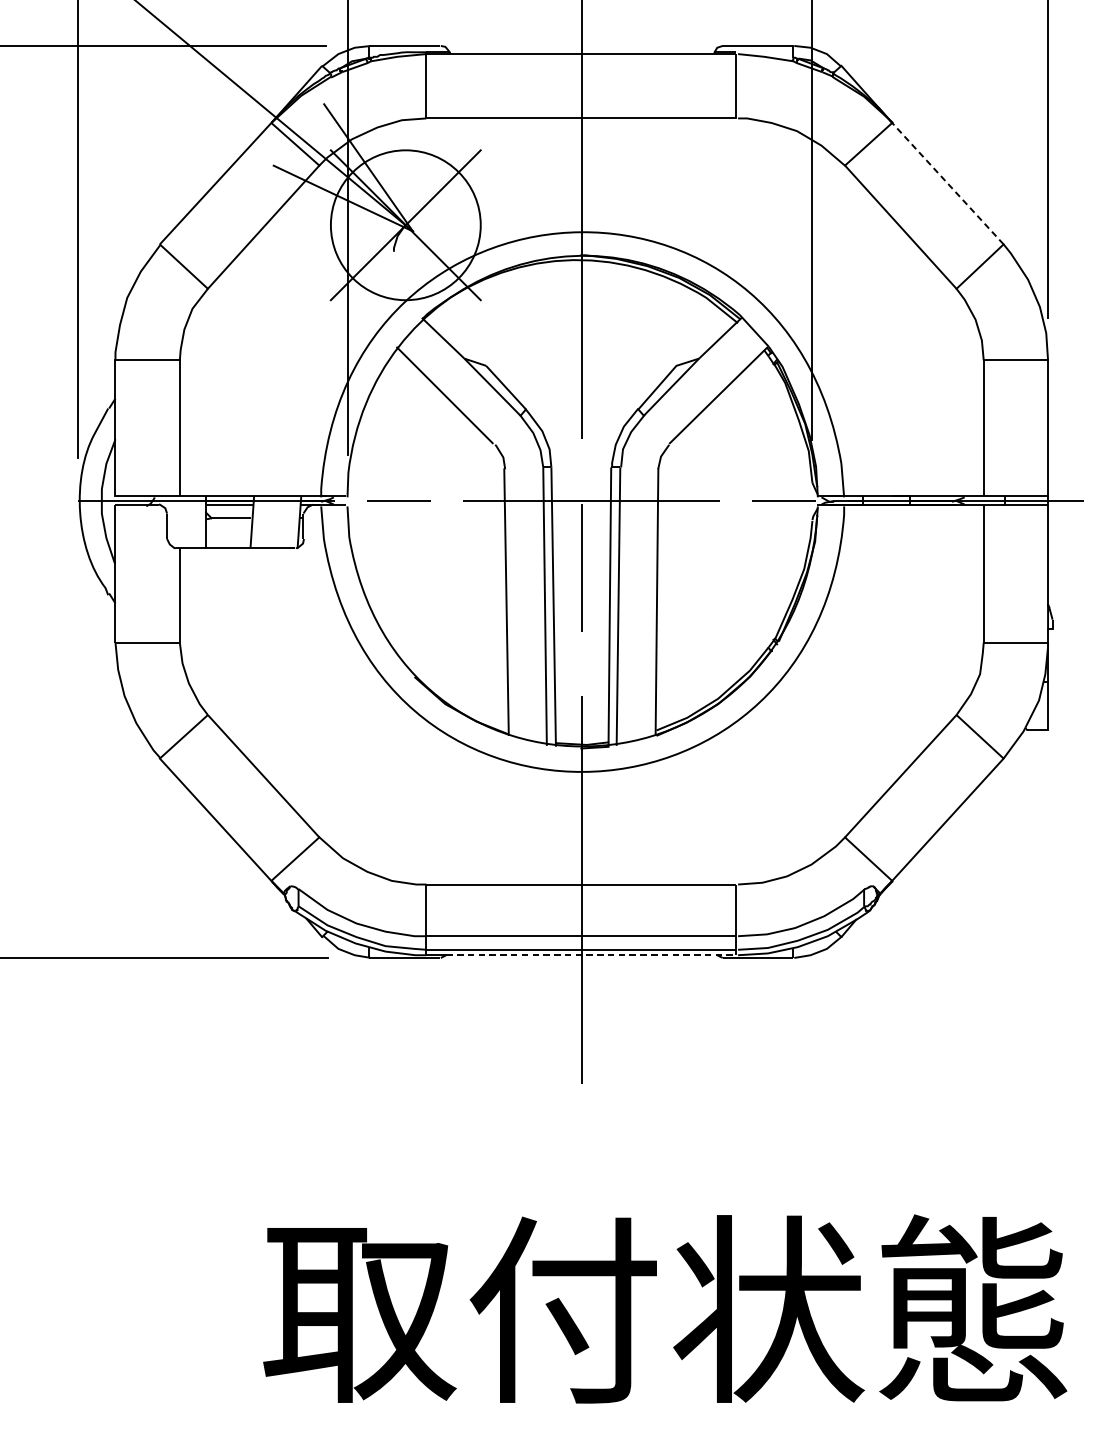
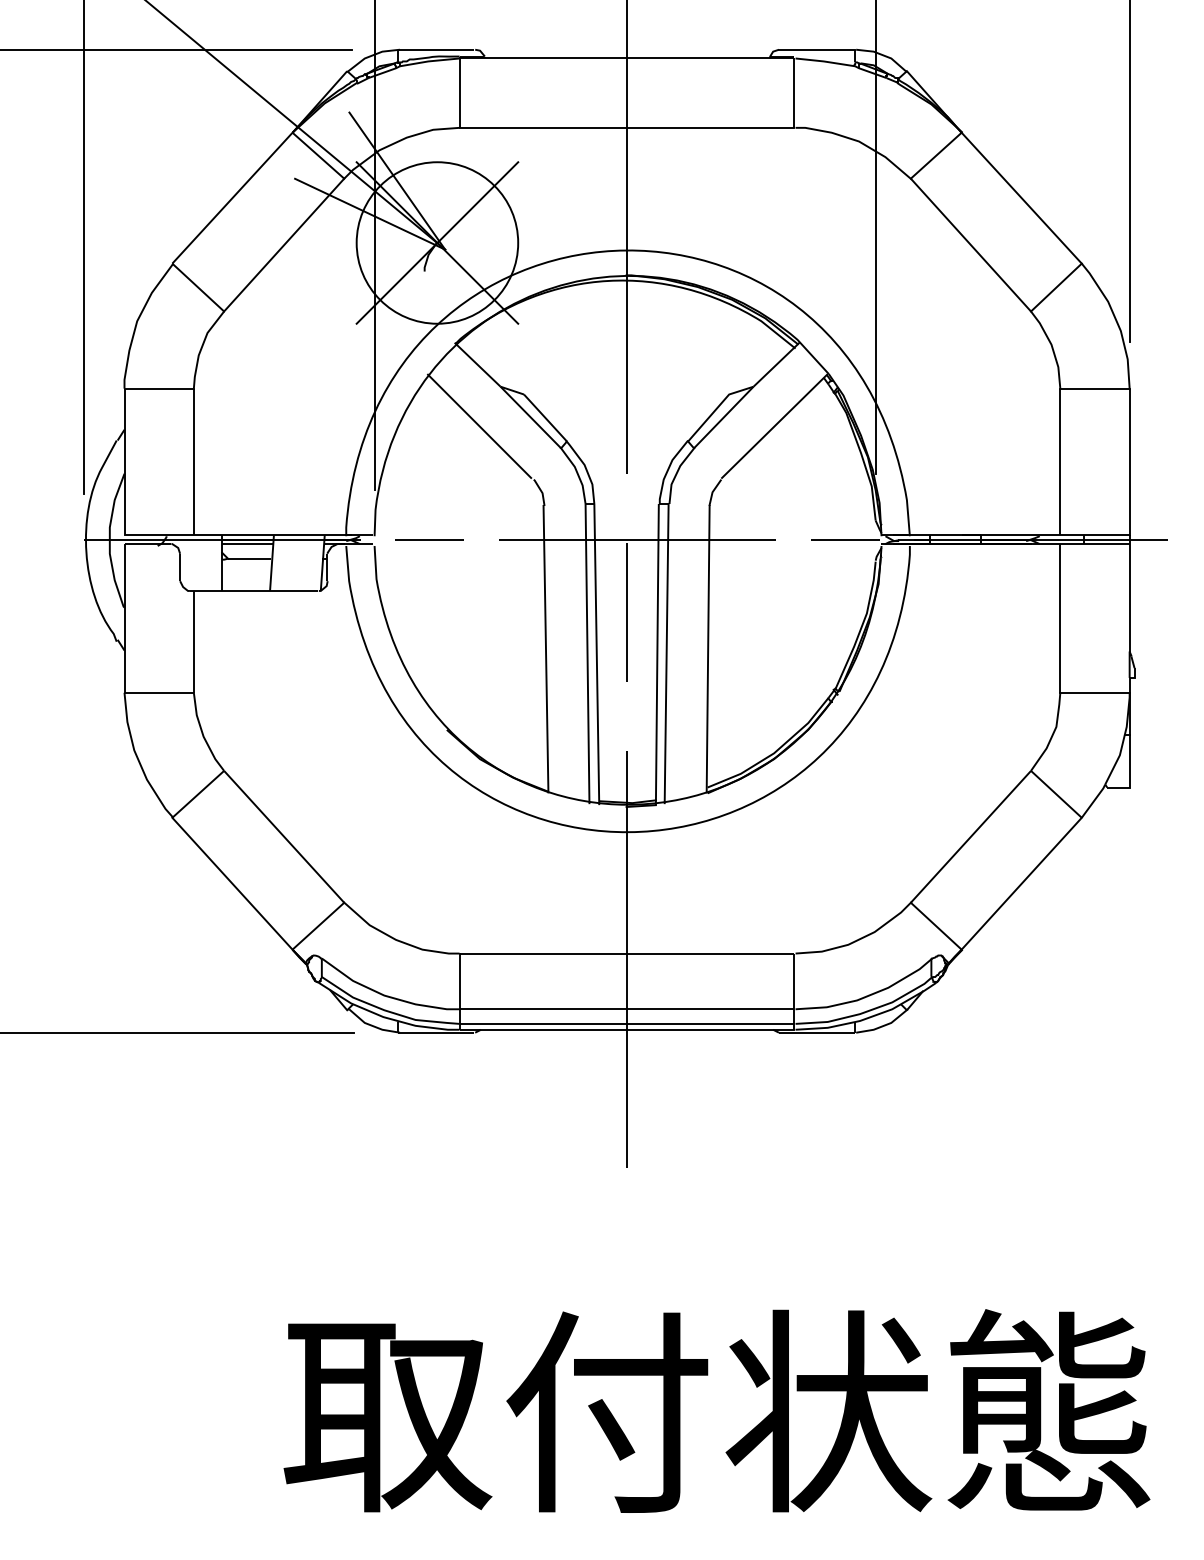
line: (947, 183) -> (1021, 198), dashed -> solid
line: (591, 954) -> (637, 1029), dashed -> solid

